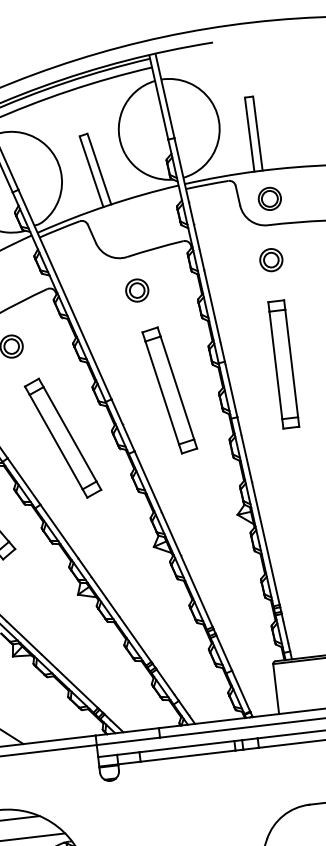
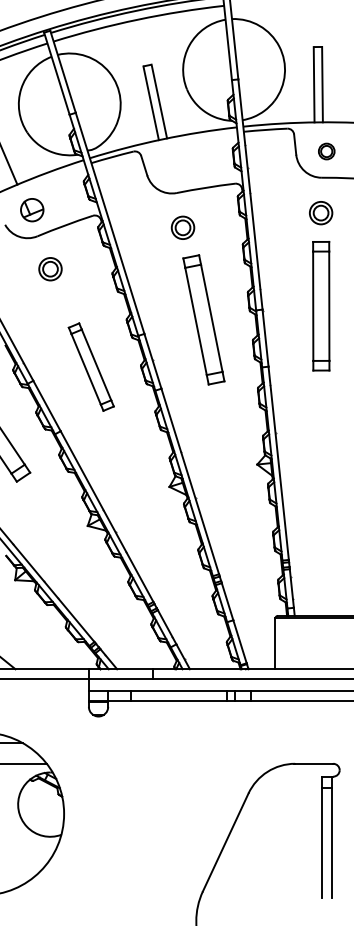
part: (269, 198) -> (326, 151), size x0.7
part: (284, 364) -> (321, 306), moved
part: (169, 390) -> (203, 319), moved
part: (63, 437) -> (91, 366), size x0.7

